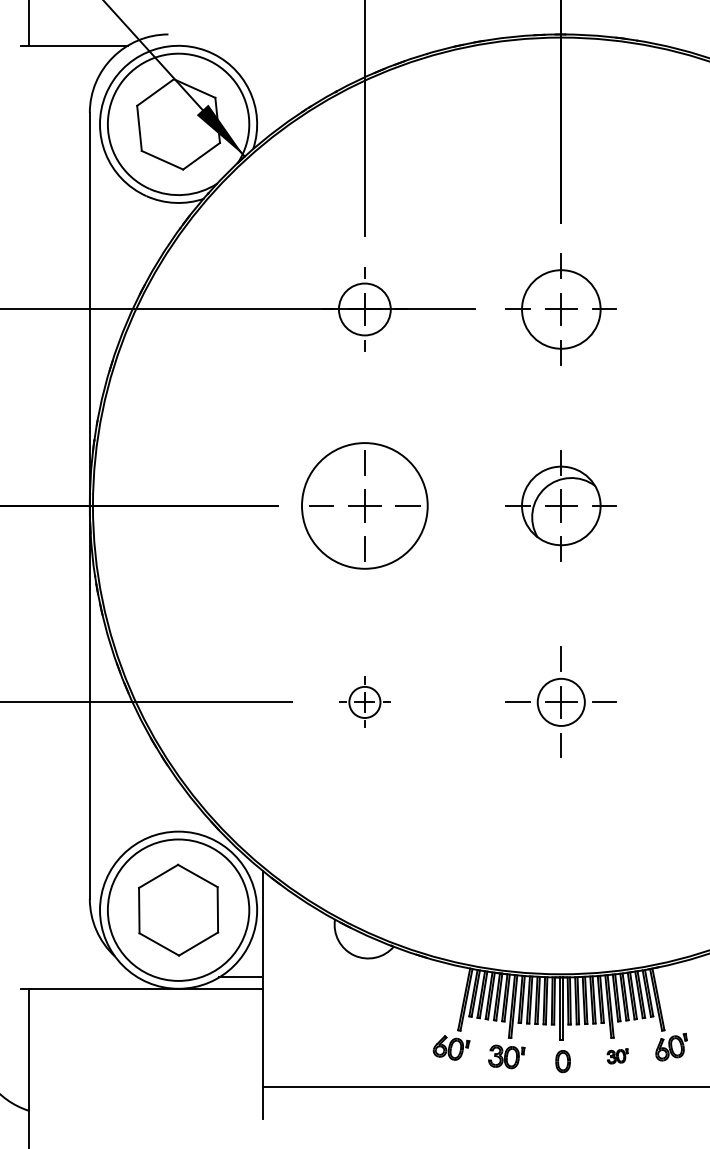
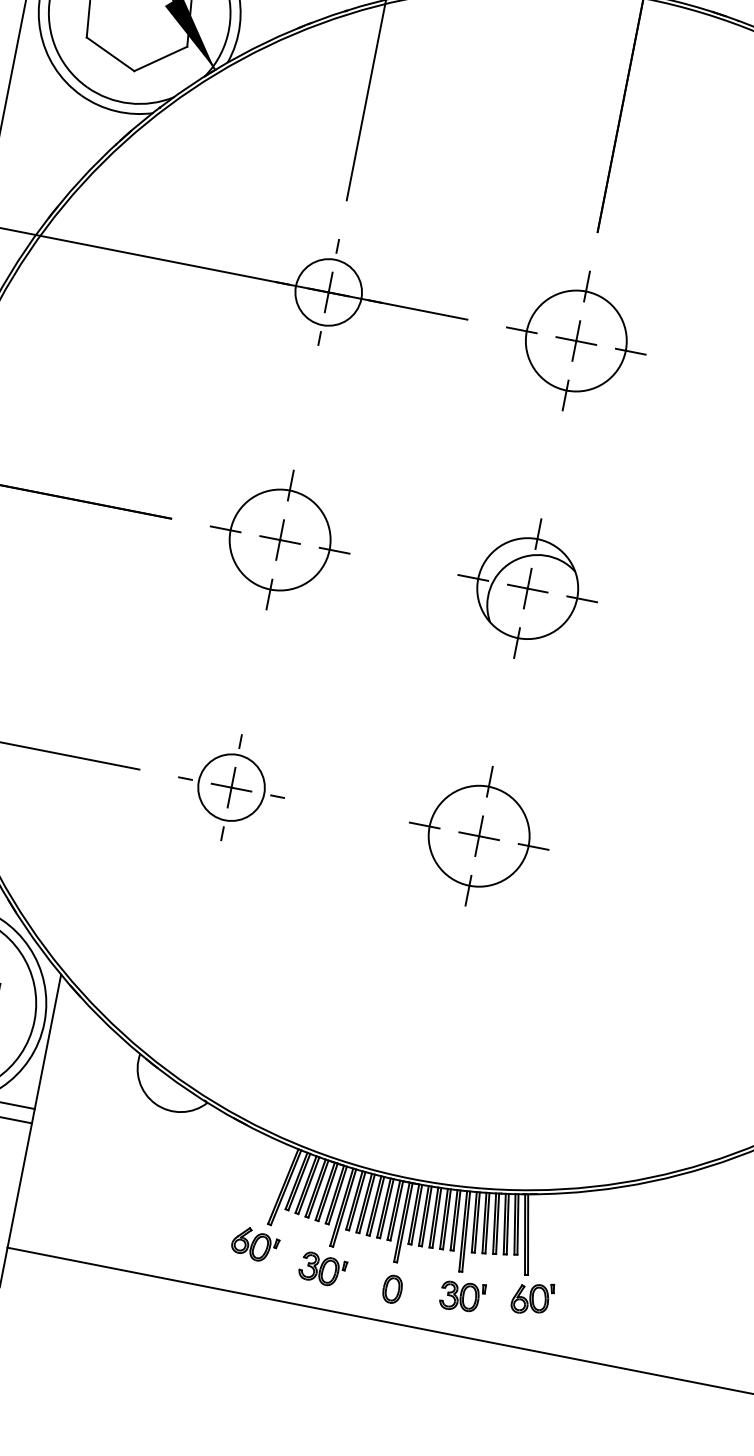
circle: (364, 505) -> (279, 539), size x0.62
part: (364, 702) -> (231, 787), size x1.67
circle: (561, 702) -> (479, 836), size x1.67
part: (617, 1056) -> (462, 1296), size x1.67

